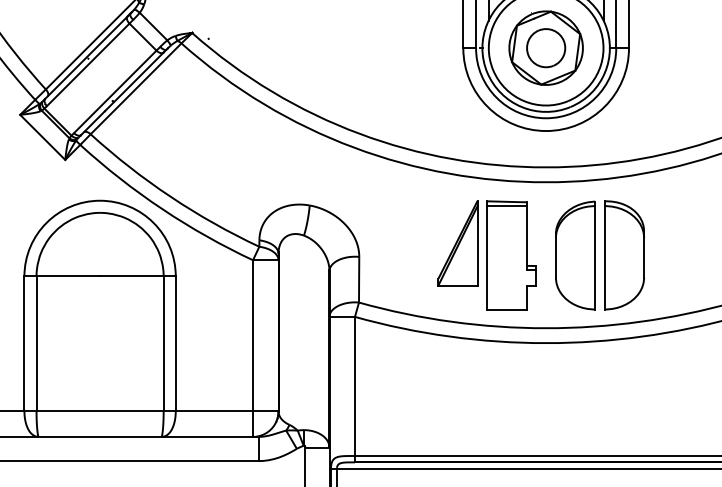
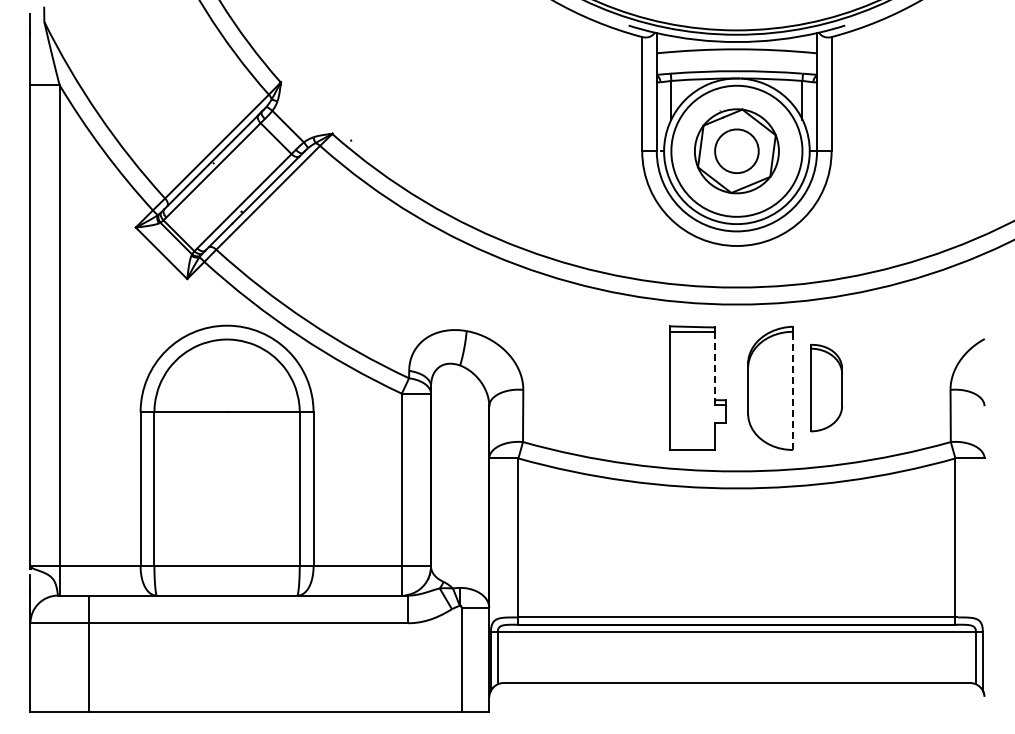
line: (526, 237) -> (714, 367), solid -> dashed
part: (457, 243) -> (635, 374), removed
part: (624, 254) -> (826, 387), size x0.7
line: (594, 257) -> (792, 390), solid -> dashed

